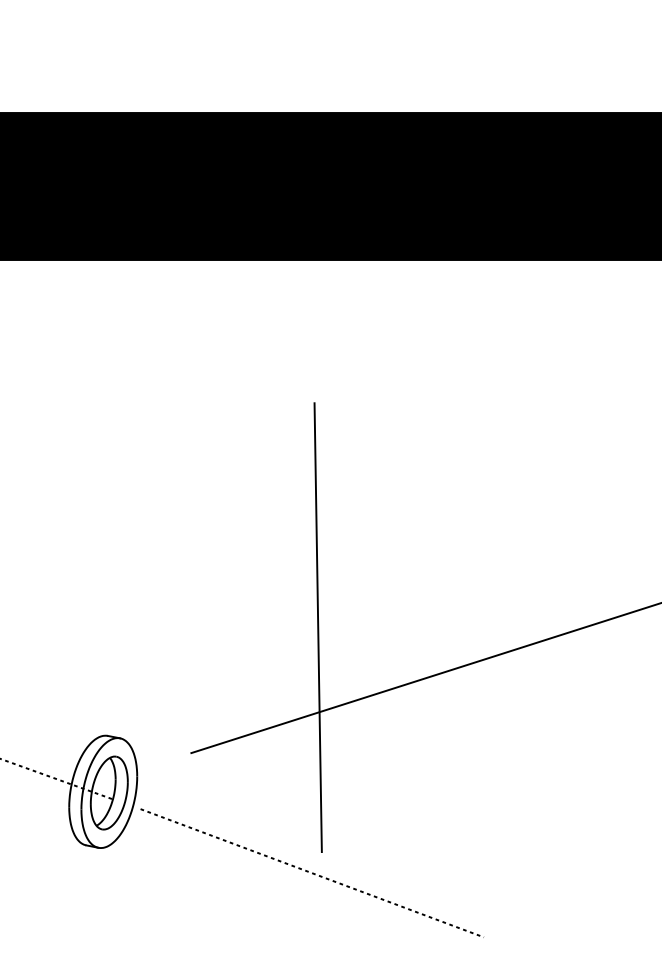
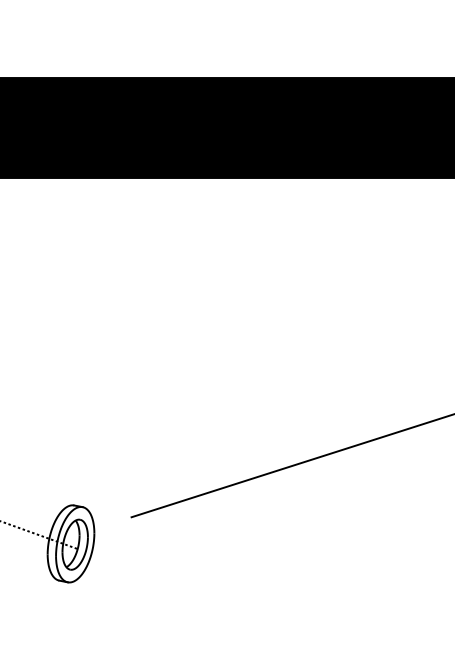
line: (317, 626) -> (218, 430), removed
line: (312, 872) -> (214, 599), removed

